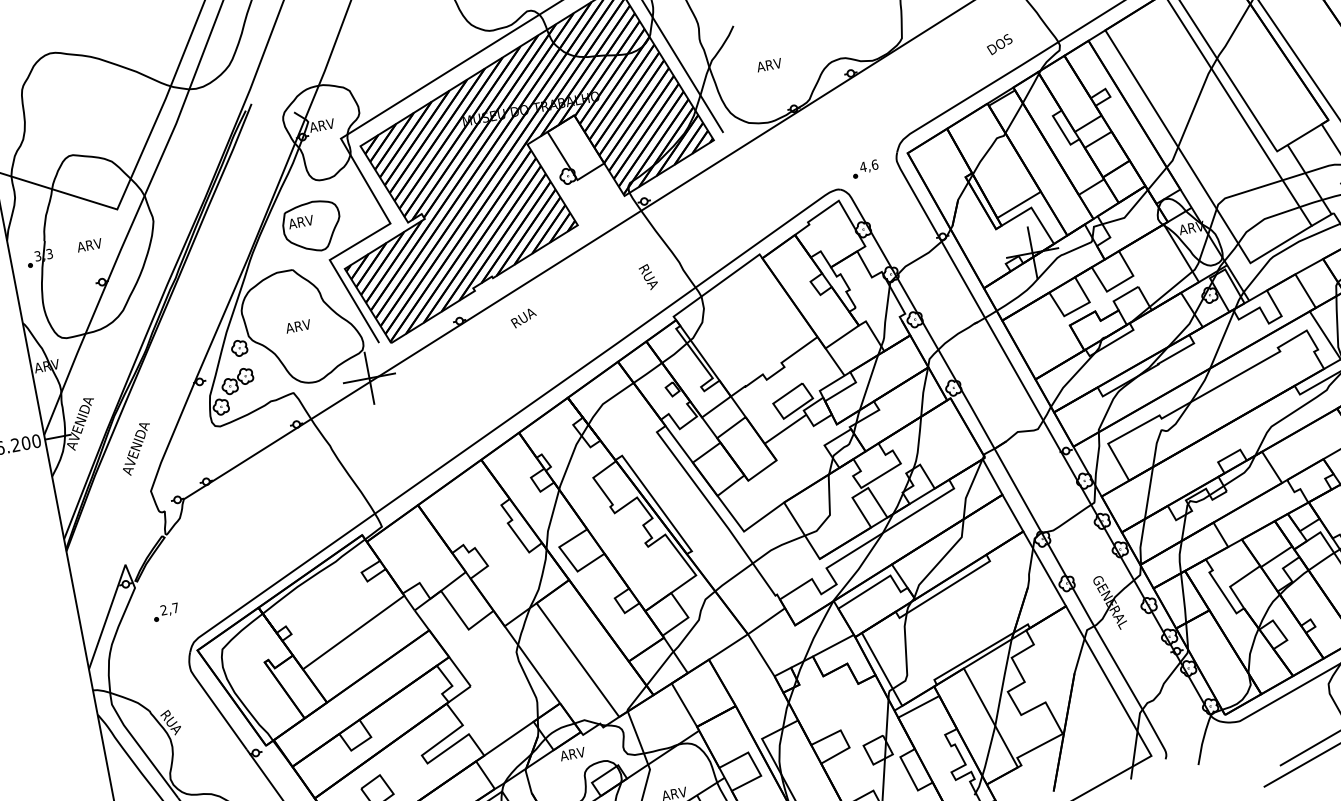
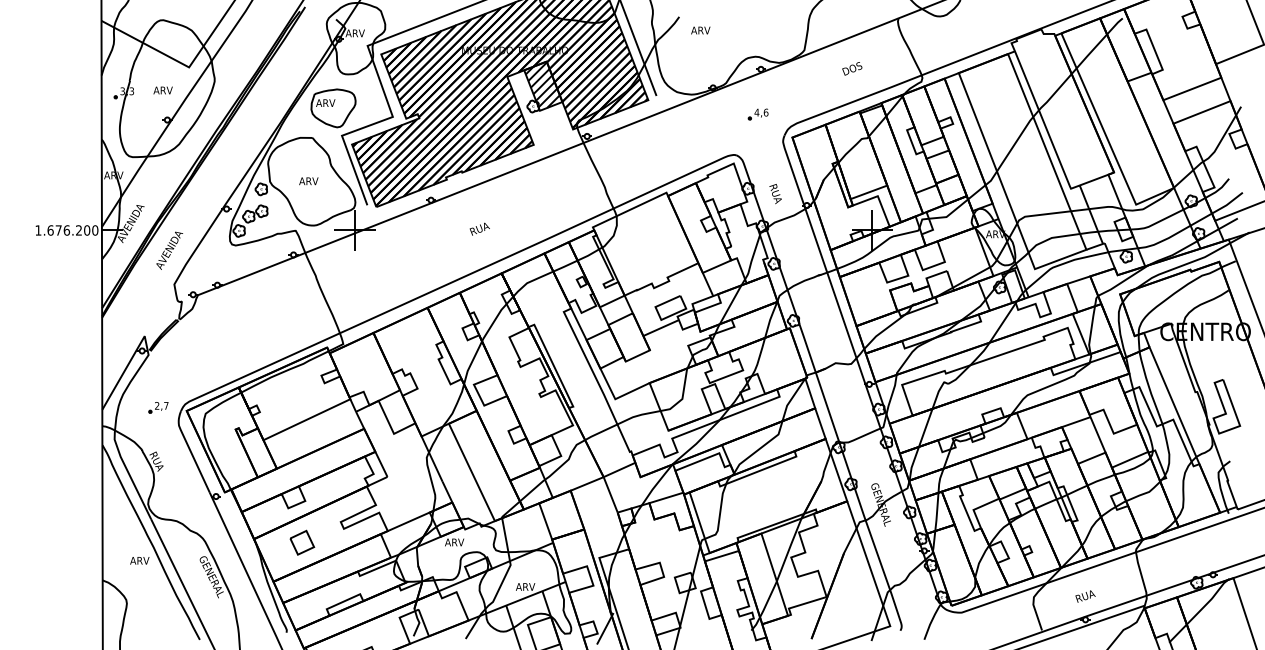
text: (1000, 44) -> (852, 68), moved
text: (768, 65) -> (700, 30), moved
hatch: (575, 145) -> (543, 84), added
part: (864, 169) -> (757, 114), moved
text: (648, 277) -> (775, 194), moved
text: (523, 317) -> (479, 228), moved
part: (165, 611) -> (158, 407), moved

